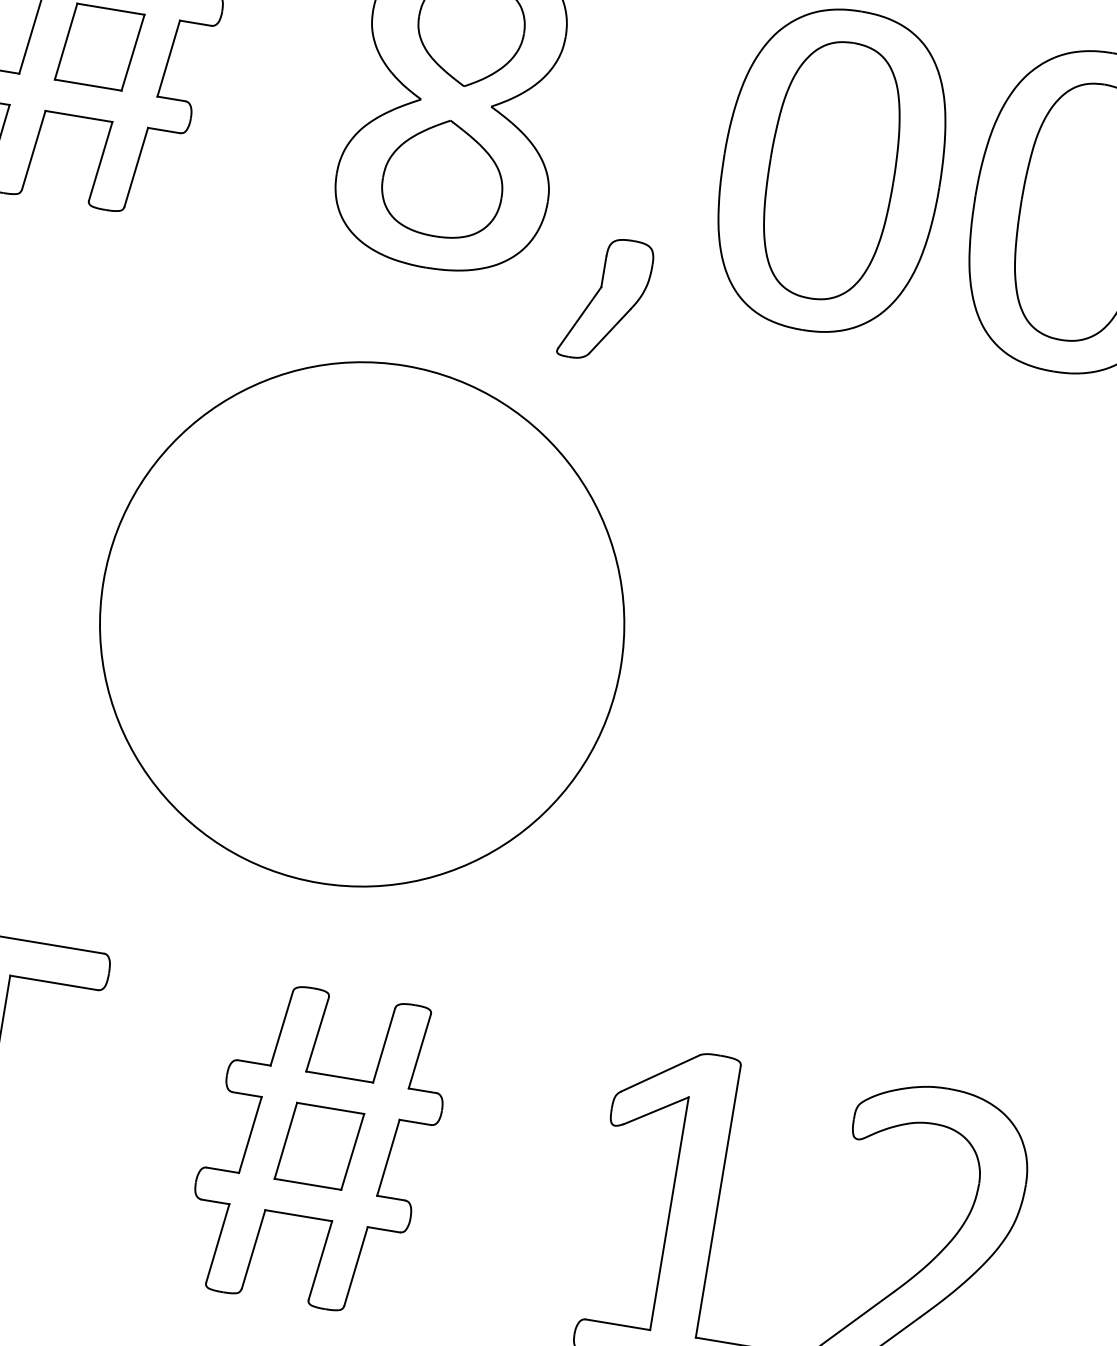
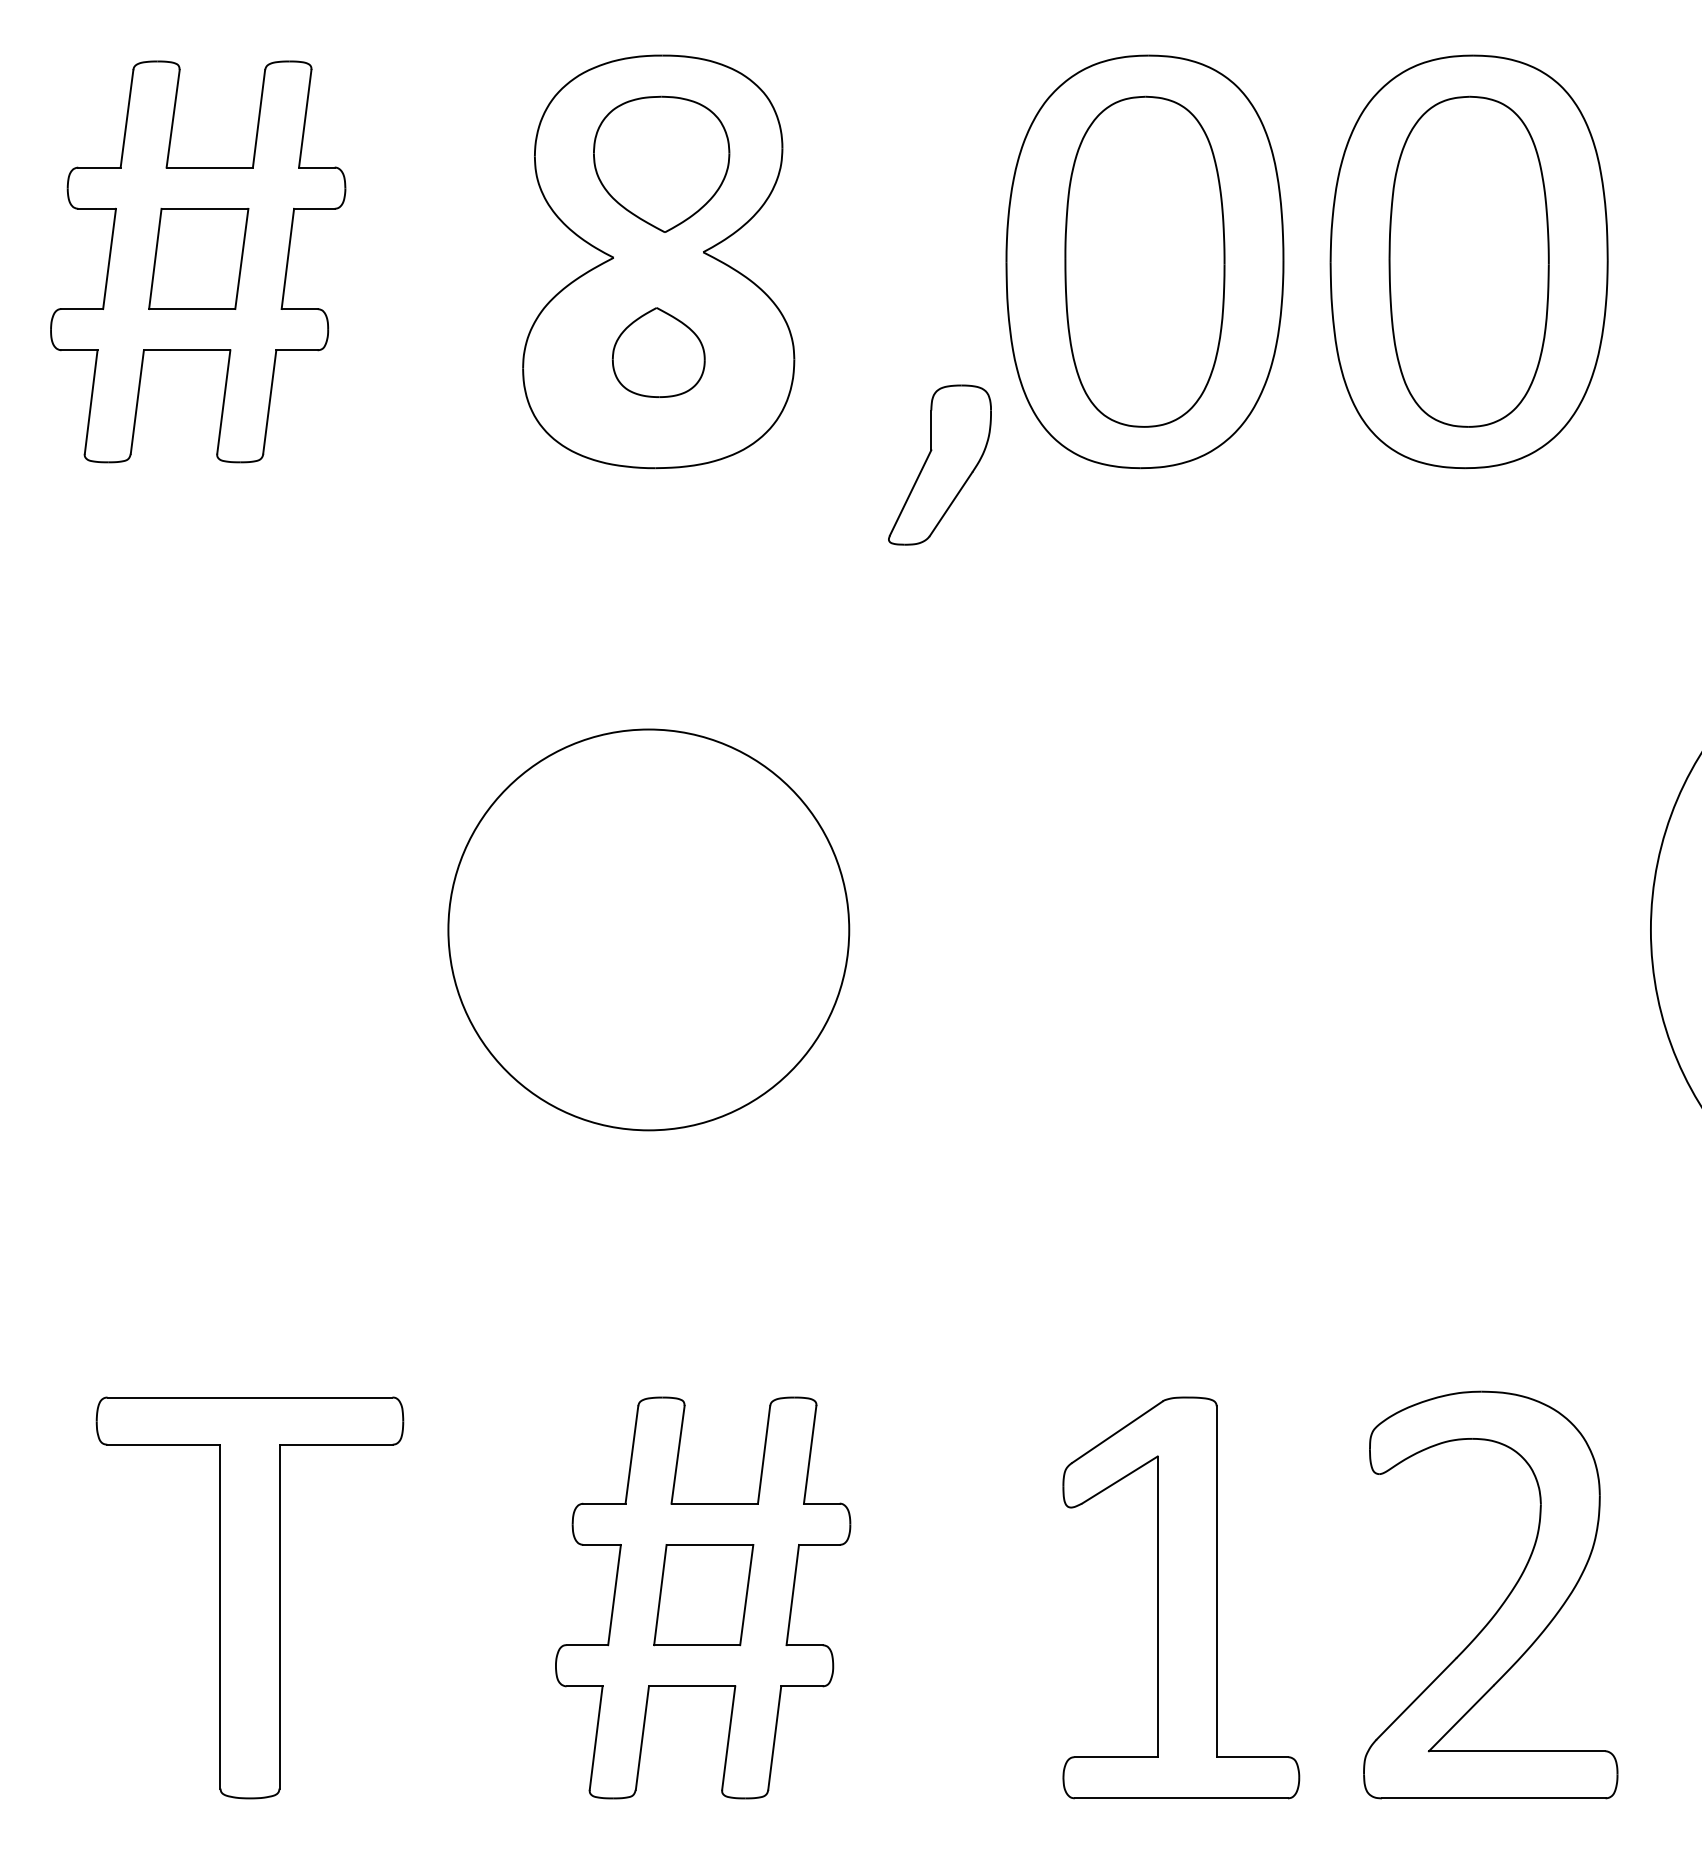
part: (443, 178) -> (658, 352), size x0.6
part: (605, 299) -> (939, 464), moved
circle: (361, 624) -> (648, 929), size x0.6

